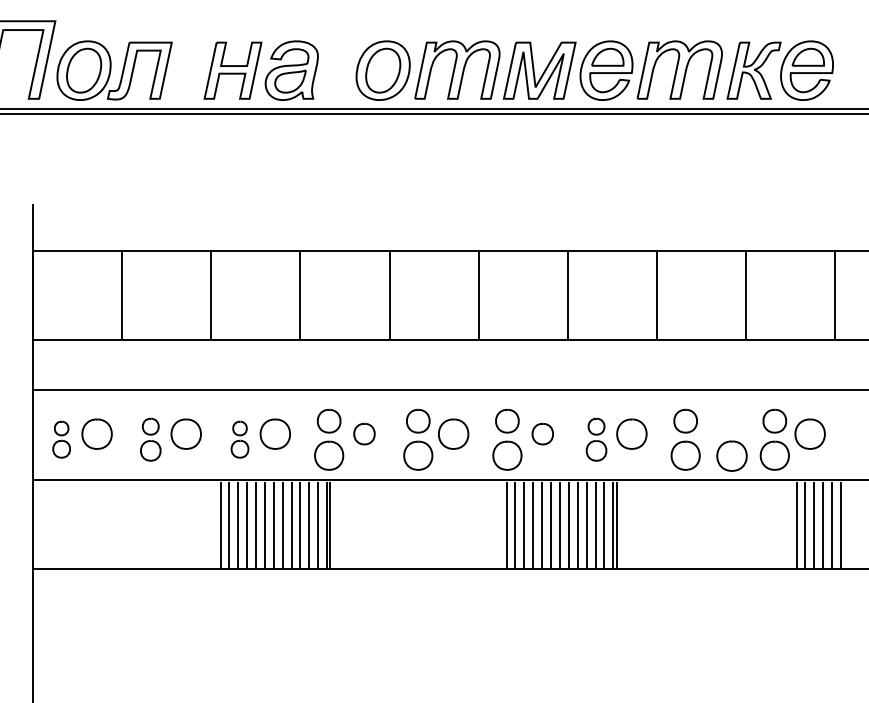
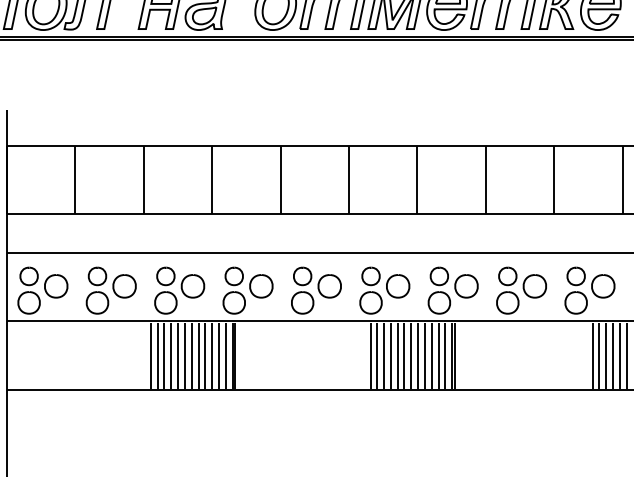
part: (364, 433) -> (261, 285), size x1.43
part: (542, 433) -> (397, 285), size x1.43
part: (61, 439) -> (28, 290), size x1.67
part: (150, 439) -> (97, 290), size x1.43
part: (239, 439) -> (165, 290), size x1.67
part: (596, 439) -> (439, 290), size x1.43
part: (731, 455) -> (534, 285), moved

